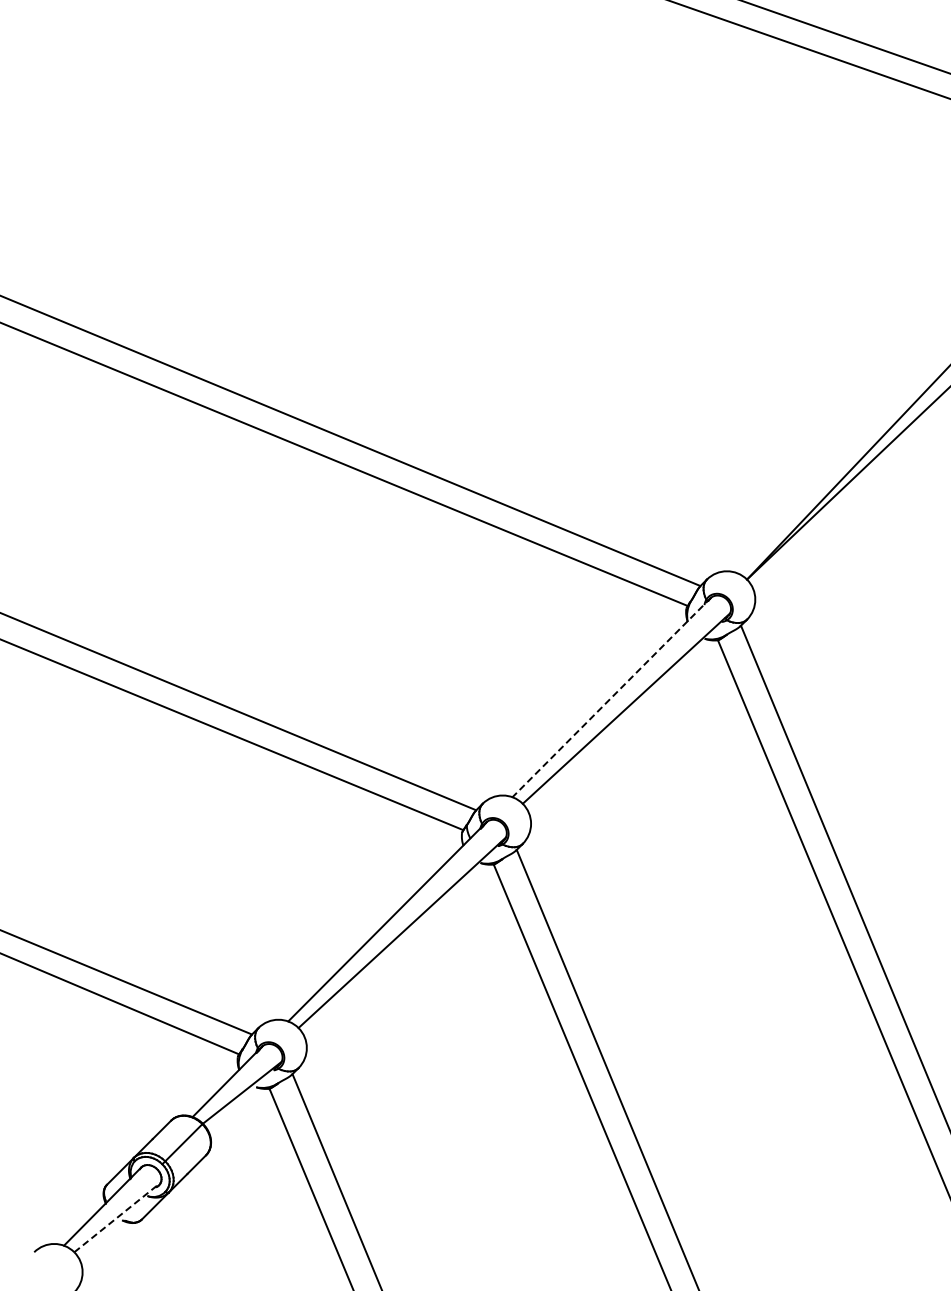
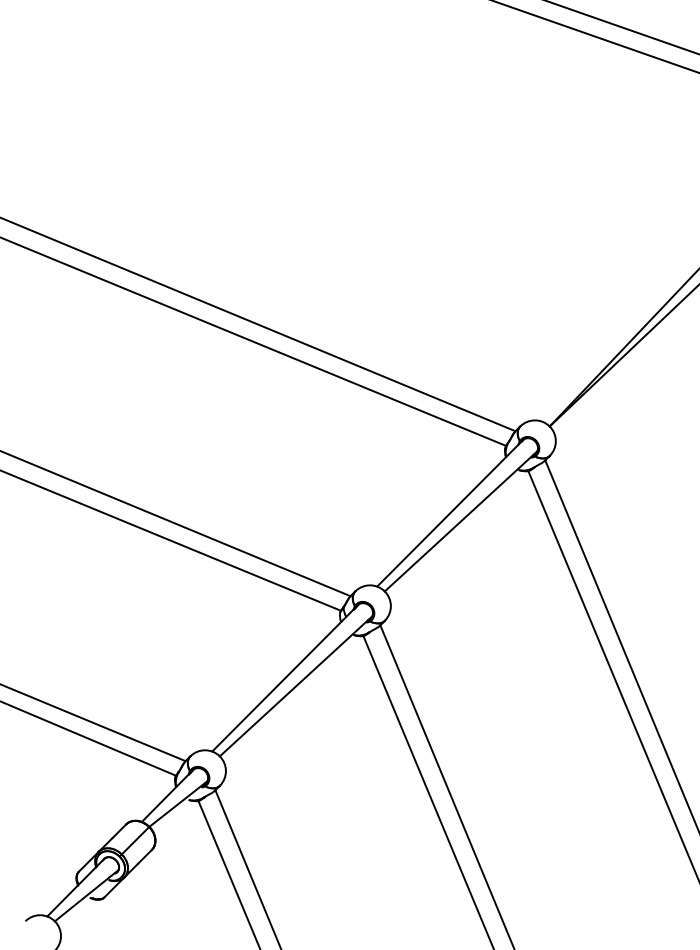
line: (611, 697) -> (450, 513), dashed -> solid
line: (117, 1217) -> (86, 895), dashed -> solid

